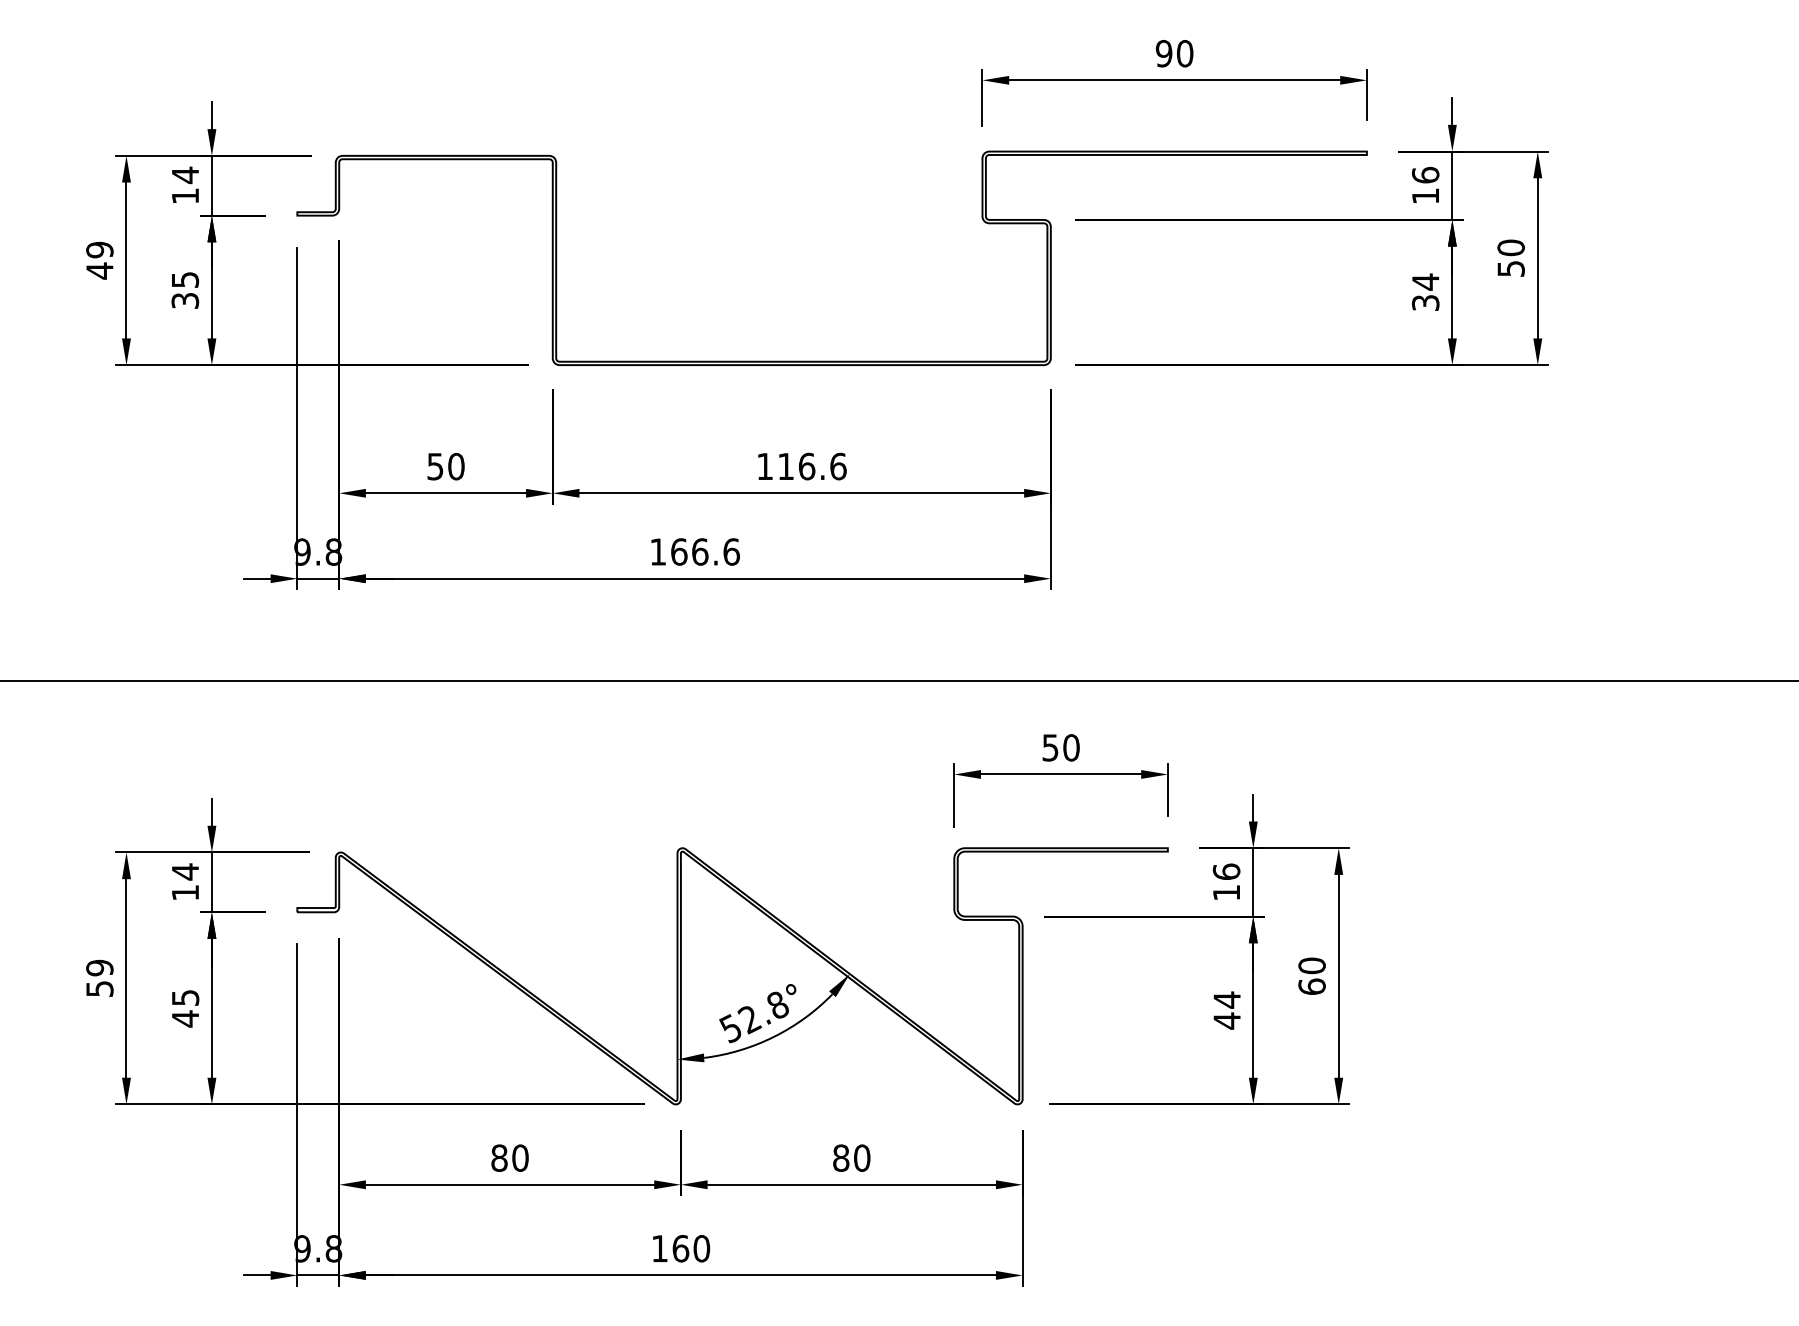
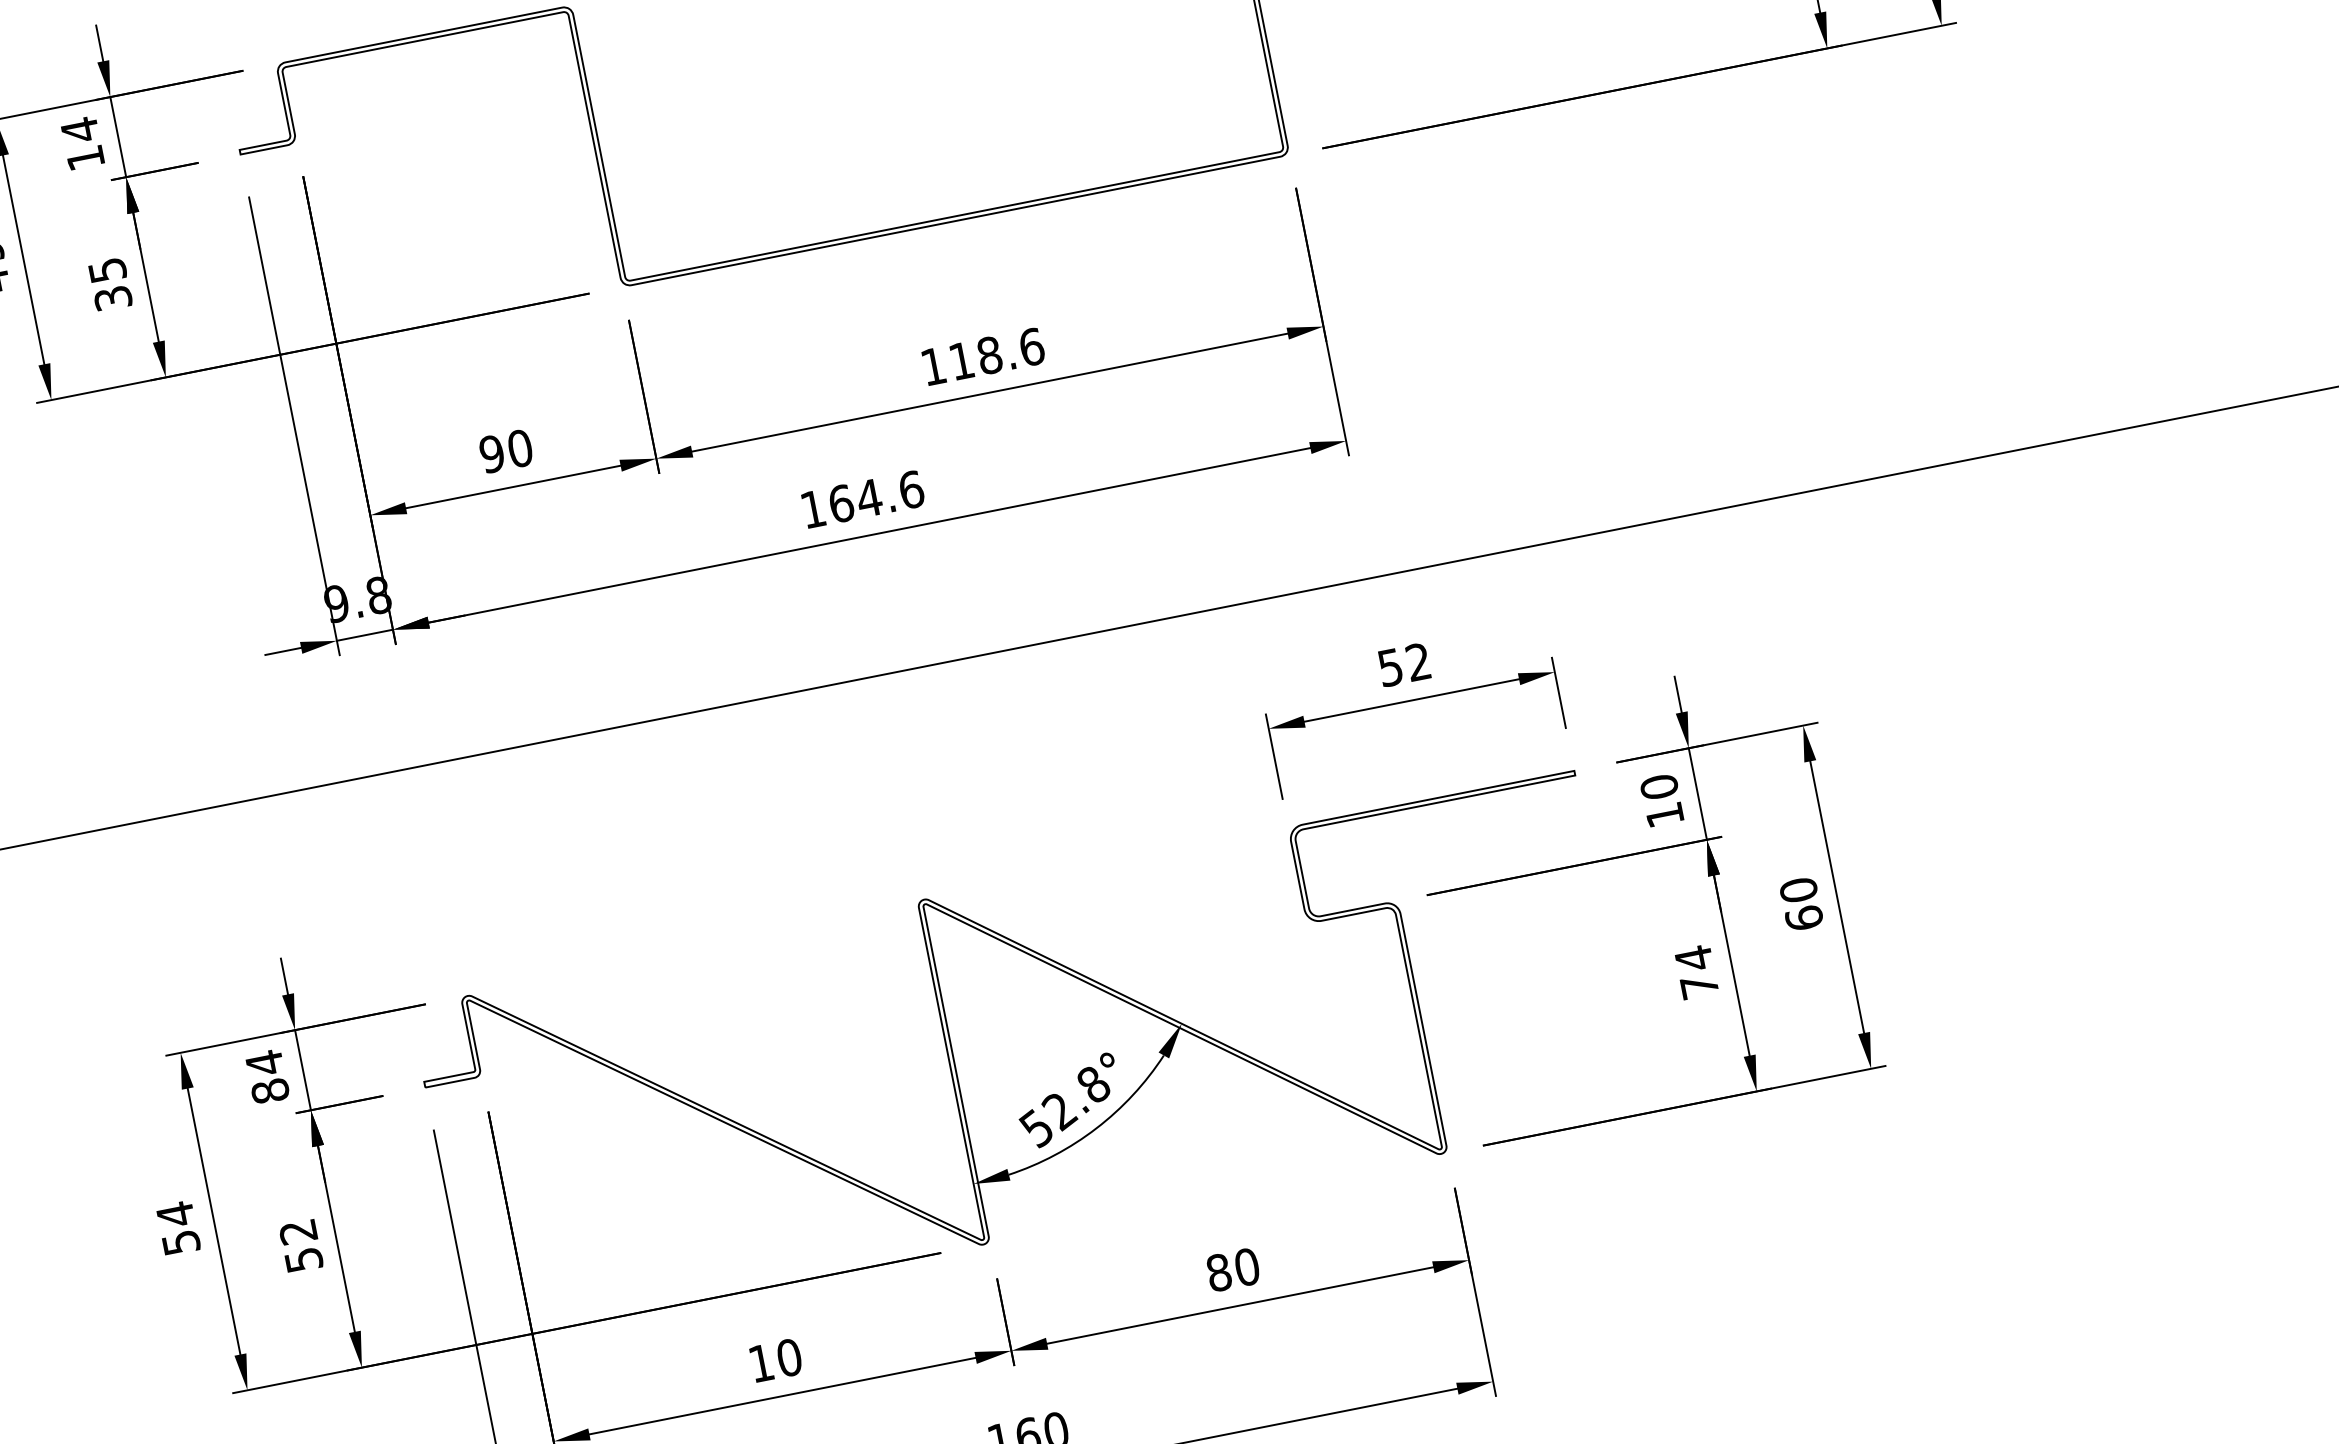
text: (435, 466) -> (492, 453), 50 -> 90
text: (806, 466) -> (989, 355), 116.6 -> 118.6
text: (699, 551) -> (868, 497), 166.6 -> 164.6
text: (1071, 747) -> (1418, 661), 50 -> 52
text: (1226, 871) -> (1659, 786), 16 -> 10
text: (185, 892) -> (270, 1090), 14 -> 84
text: (99, 967) -> (175, 1214), 59 -> 54
text: (185, 1008) -> (301, 1246), 45 -> 52
text: (1226, 1020) -> (1698, 986), 44 -> 74
text: (499, 1157) -> (761, 1362), 80 -> 10

